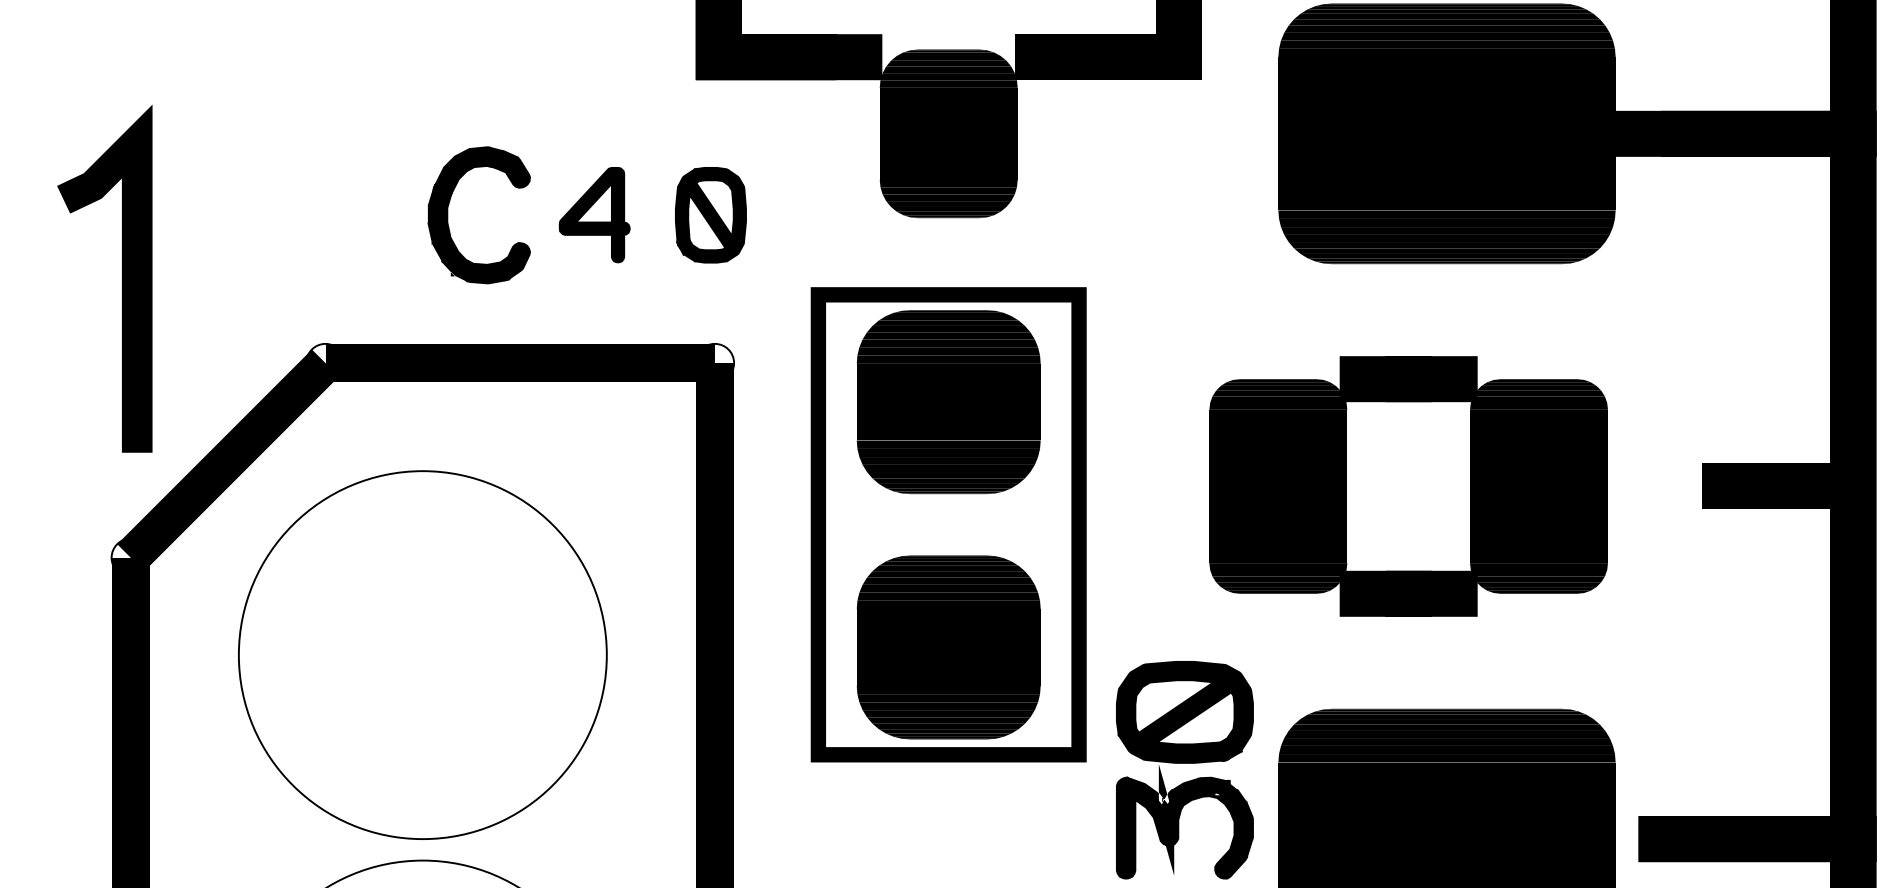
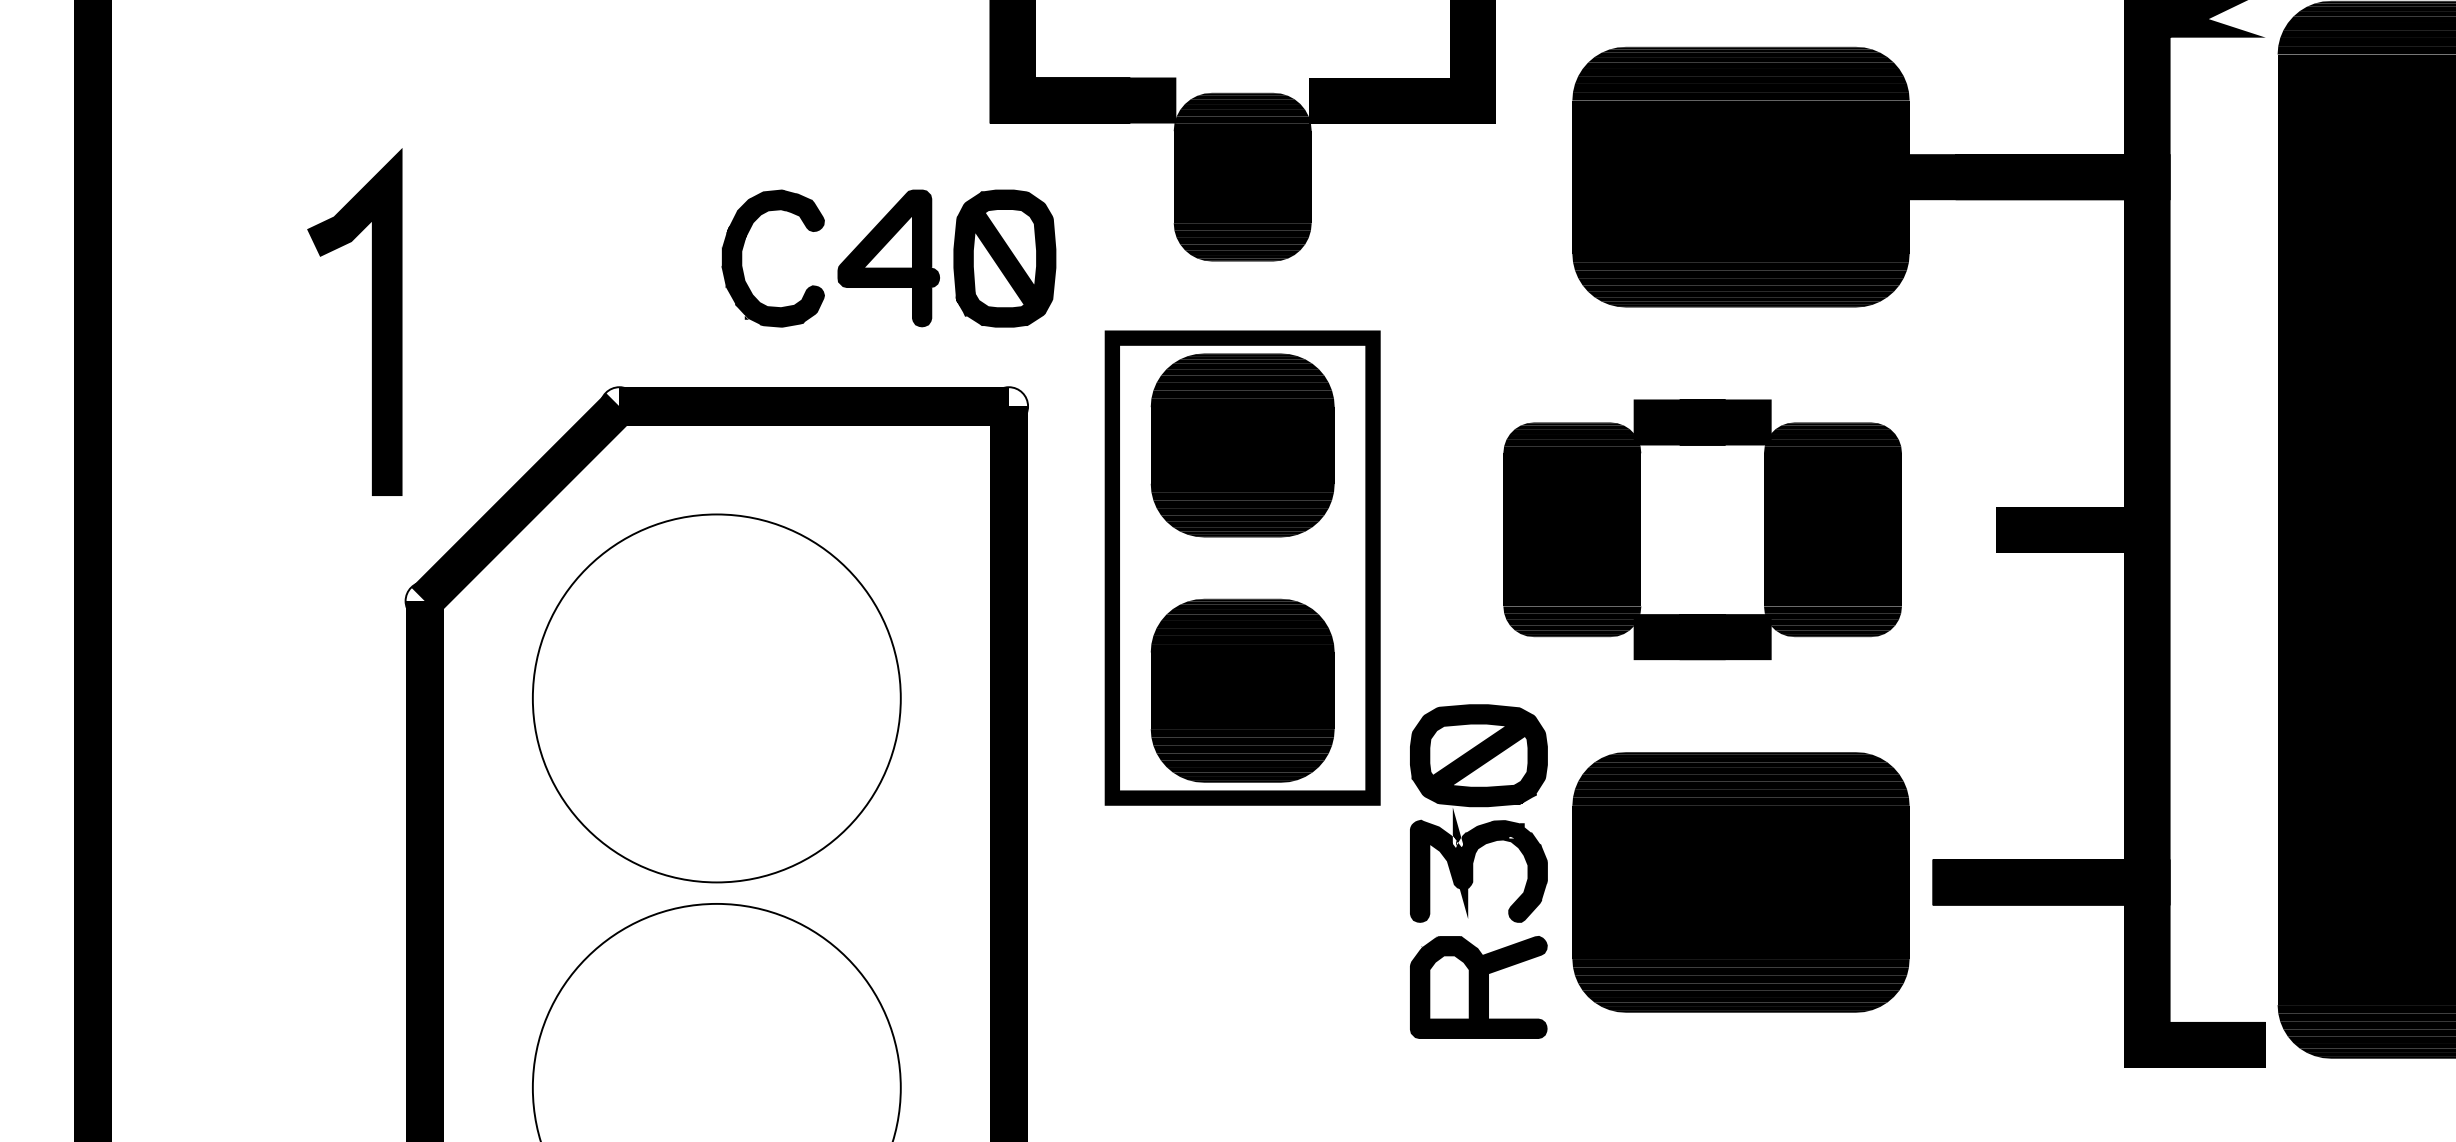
part: (594, 215) -> (888, 258), size x1.43
part: (710, 215) -> (1004, 258), size x1.43
line: (122, 278) -> (372, 321), moved

